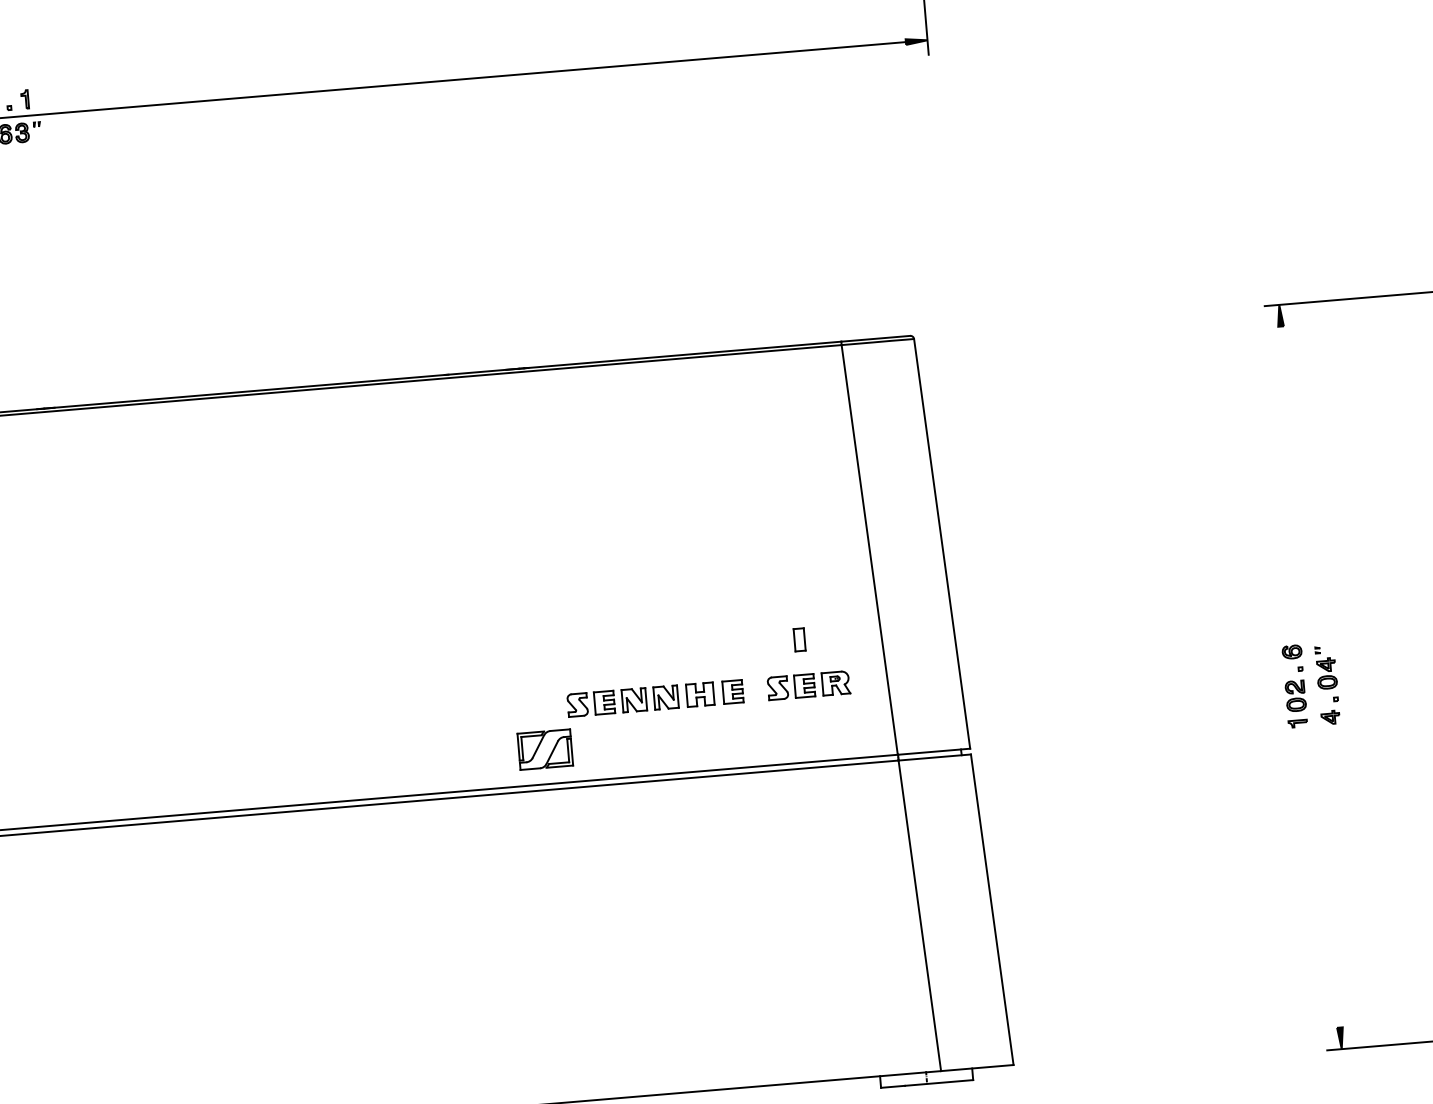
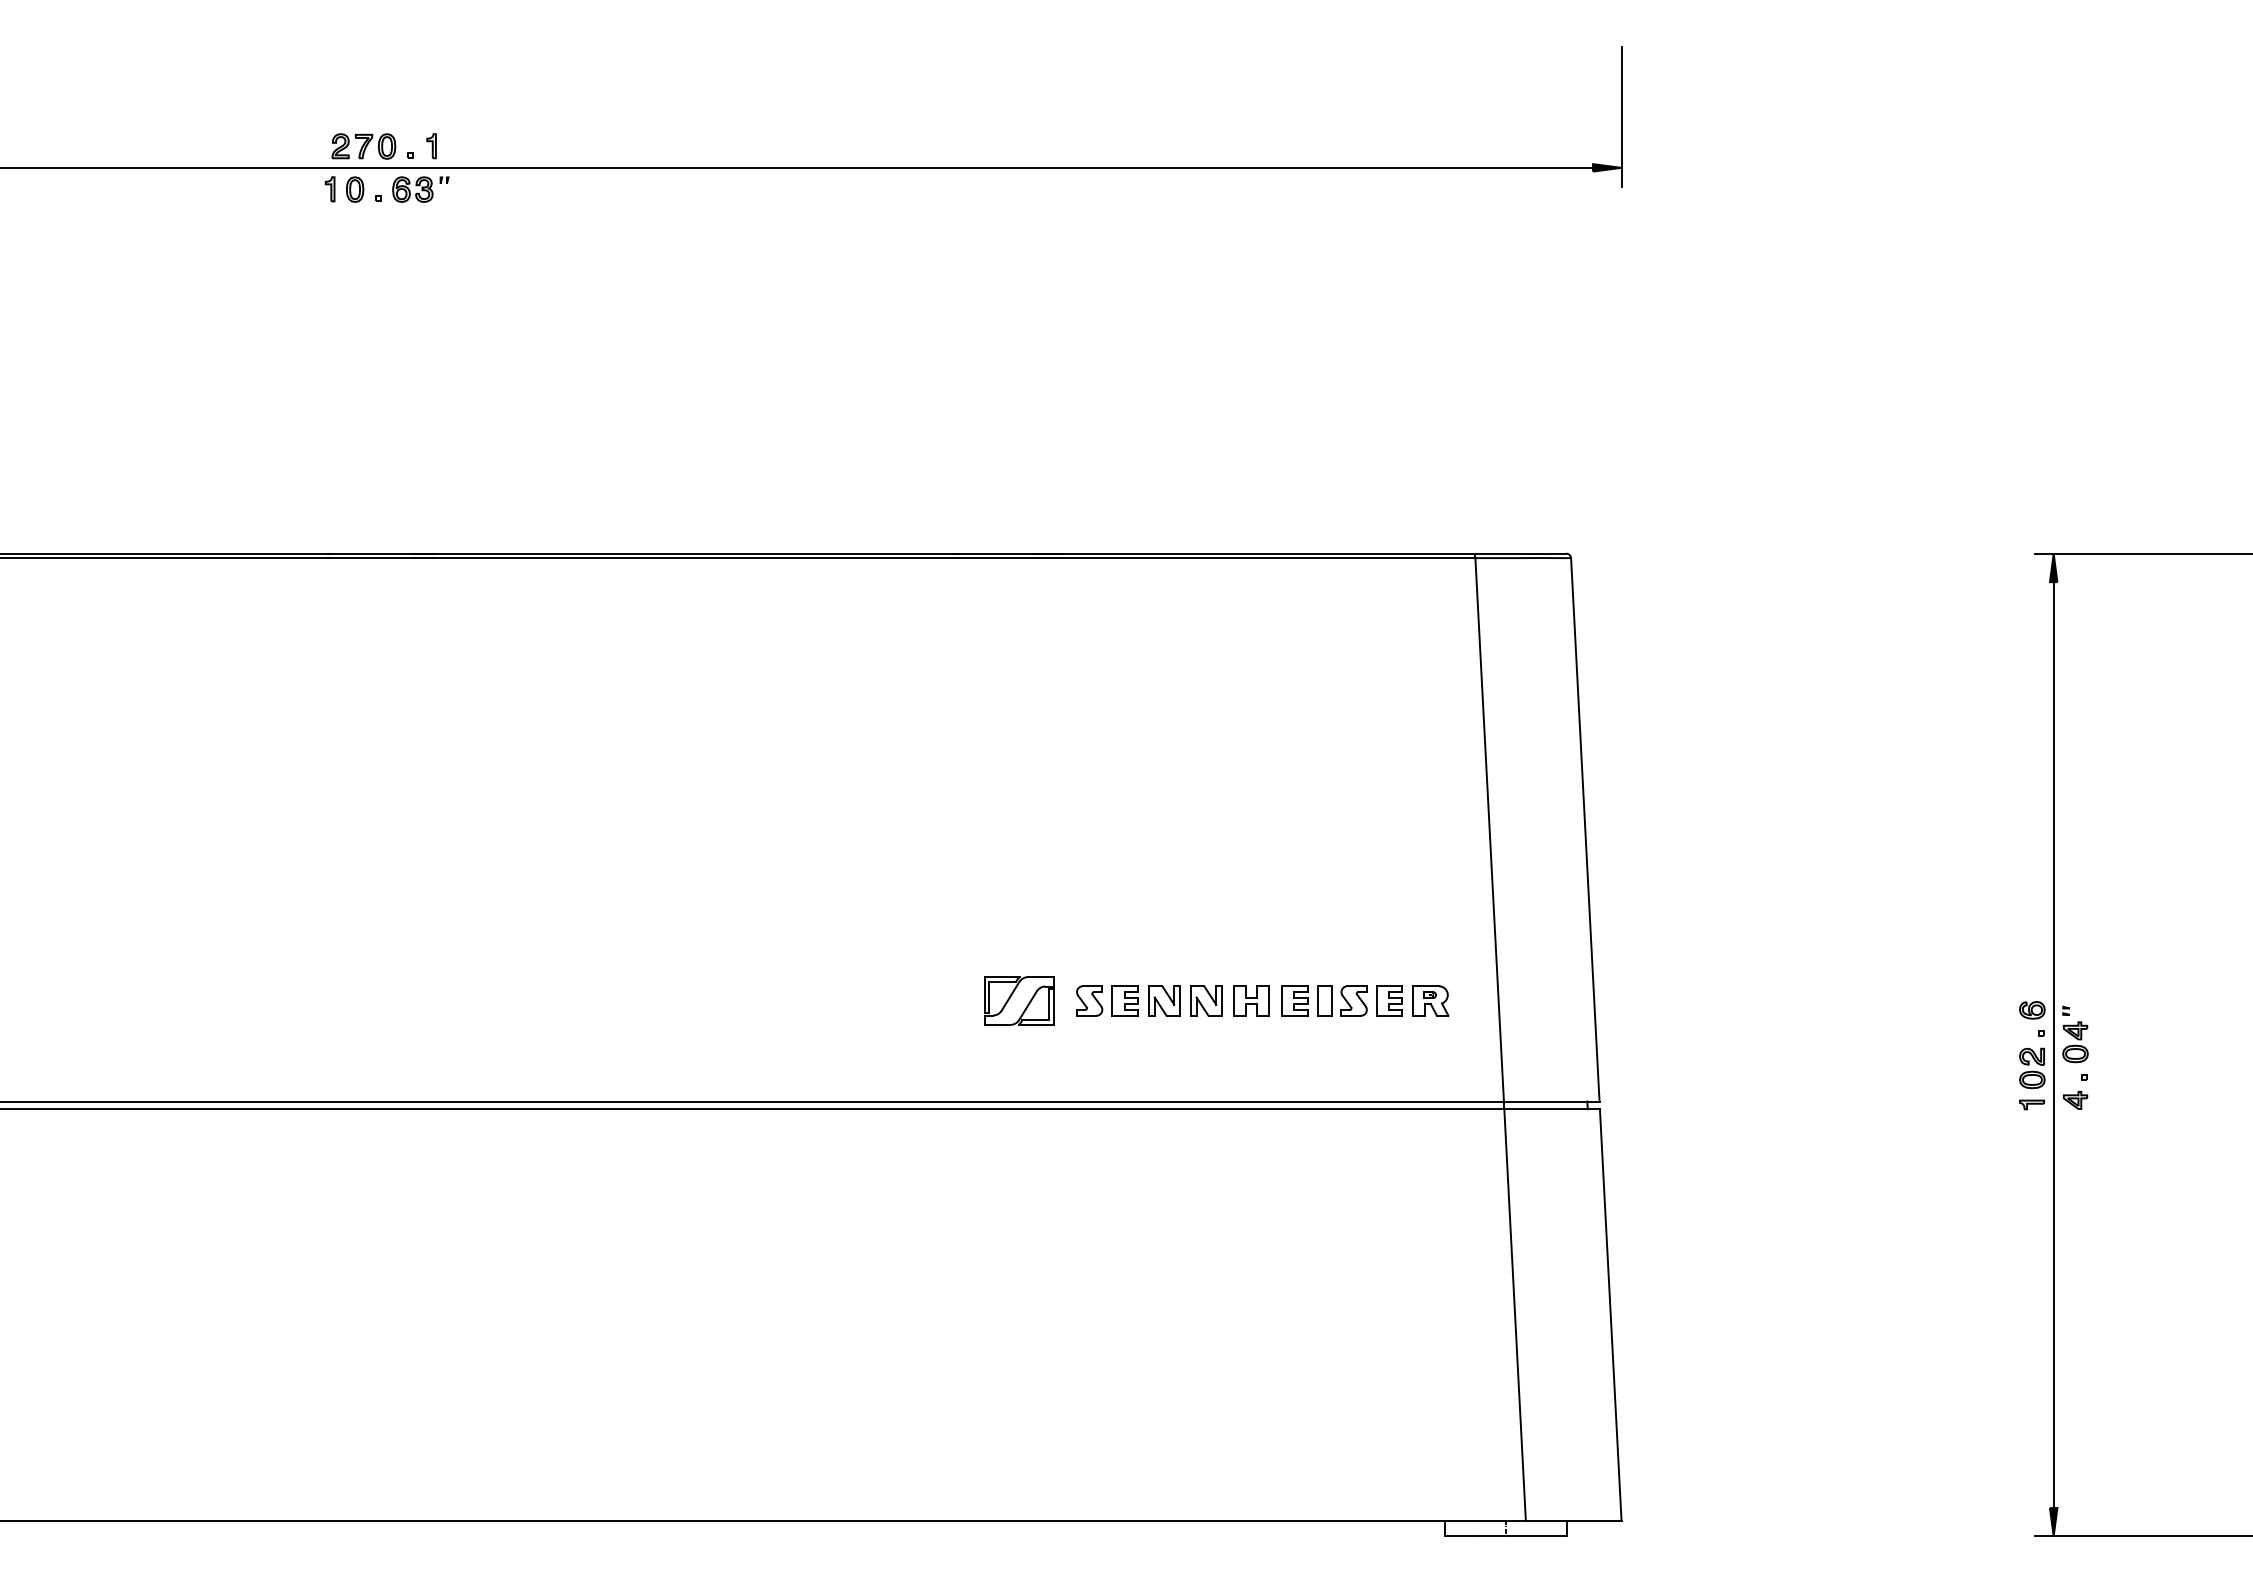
part: (799, 639) -> (1324, 1000), moved
line: (1310, 677) -> (2053, 1045), added
part: (545, 749) -> (1019, 1000), moved

